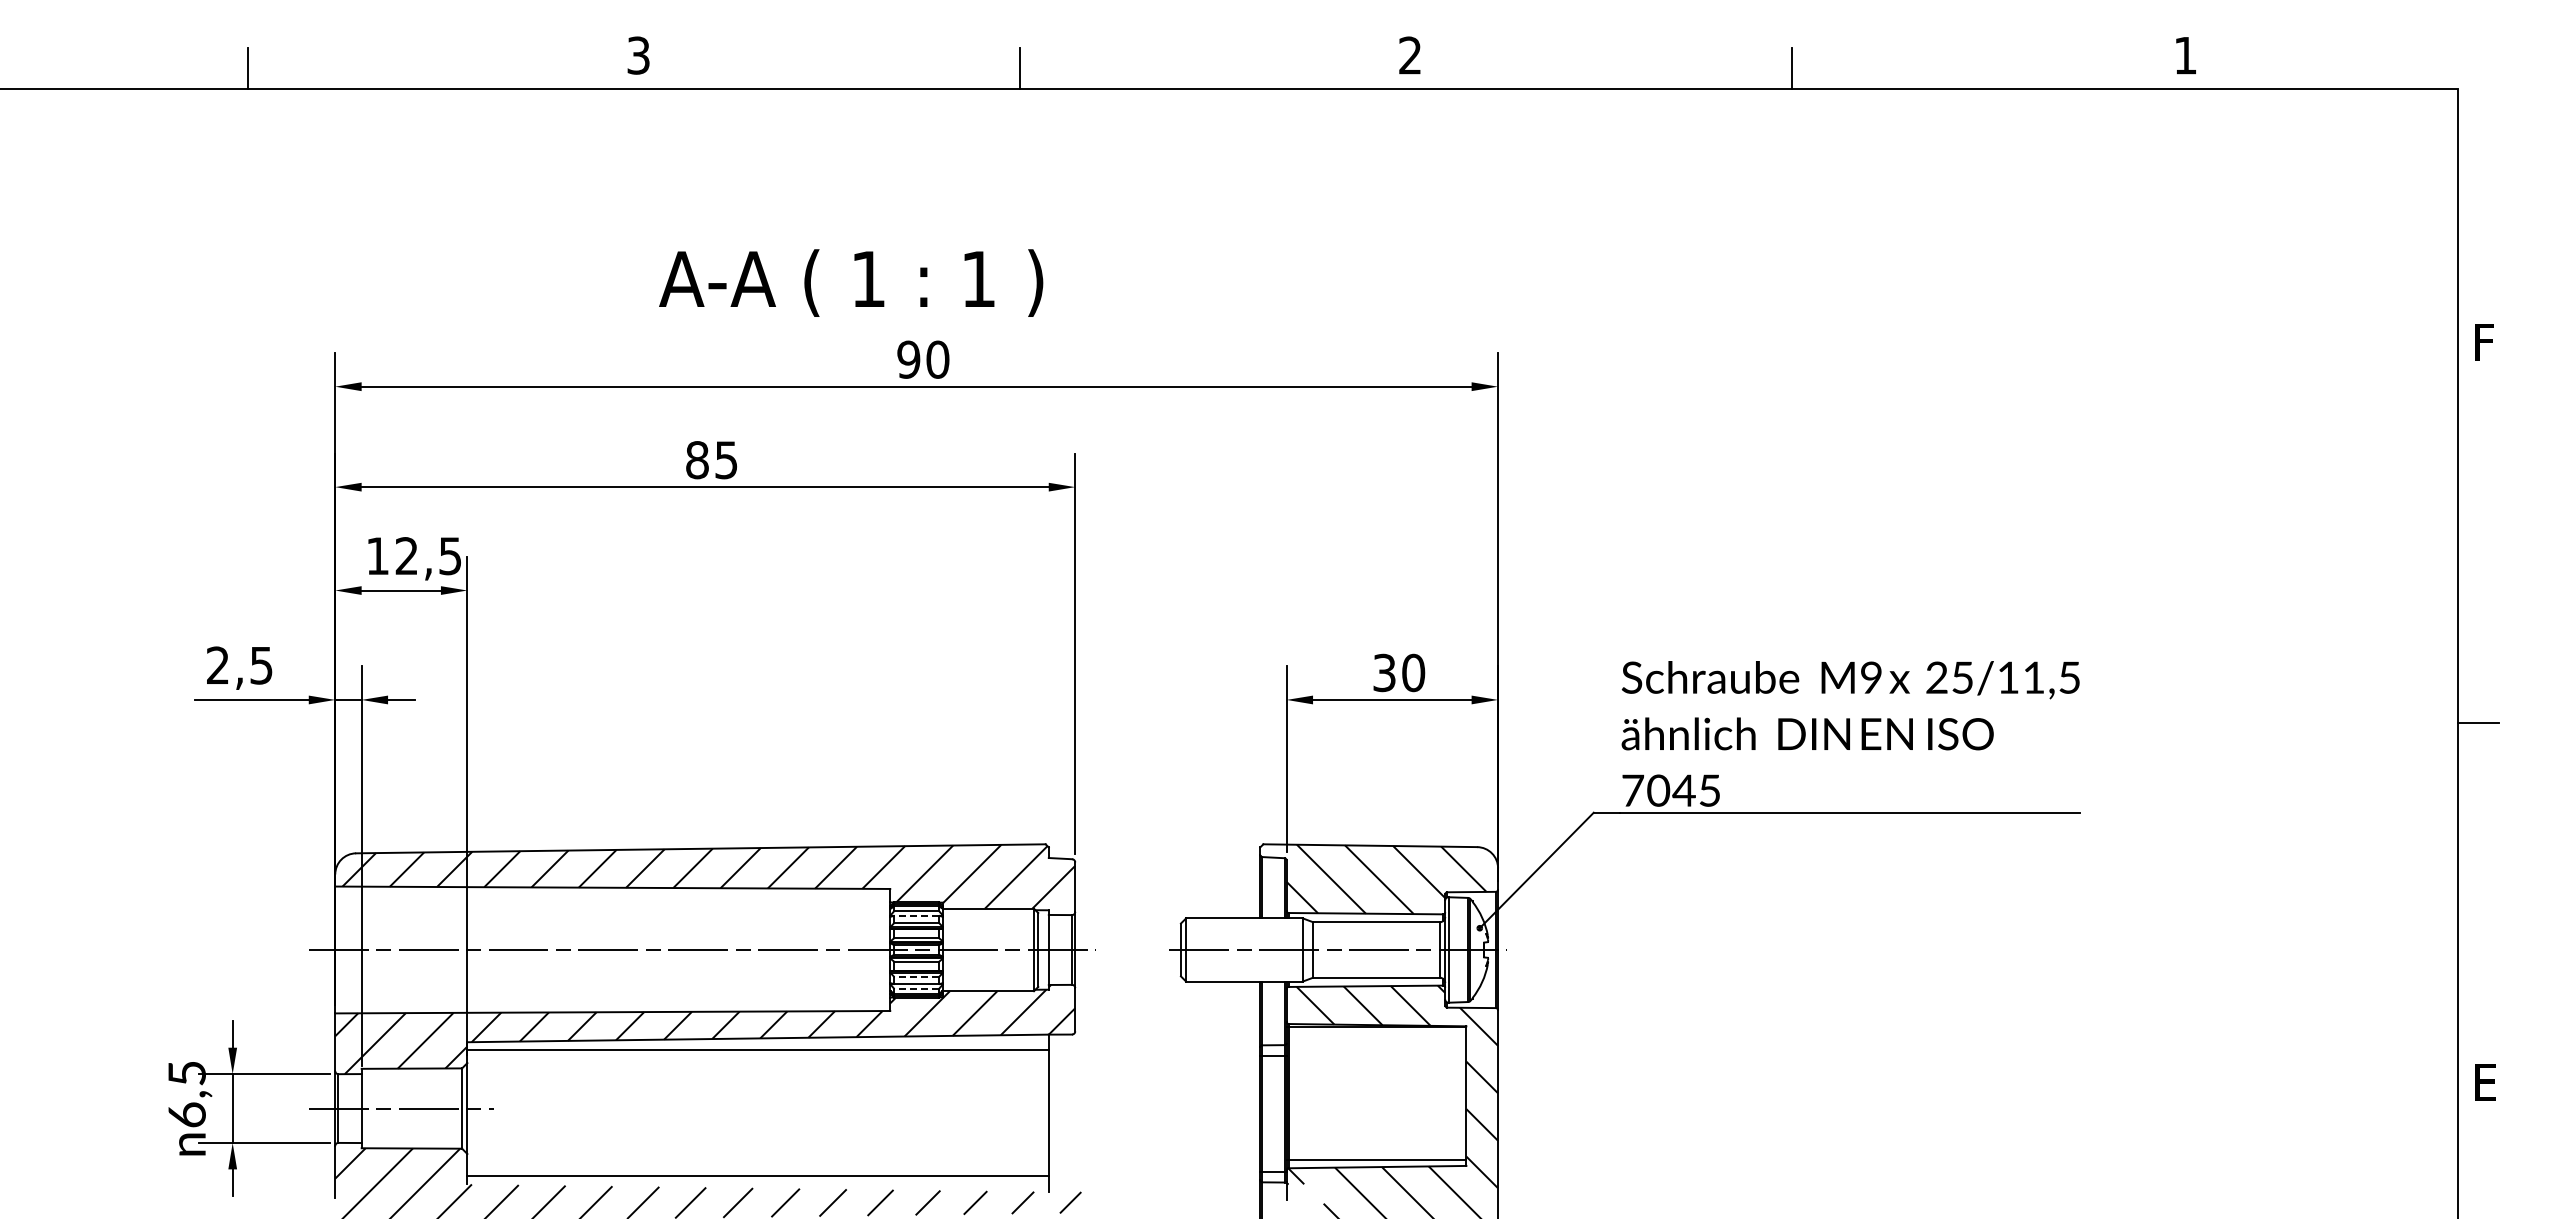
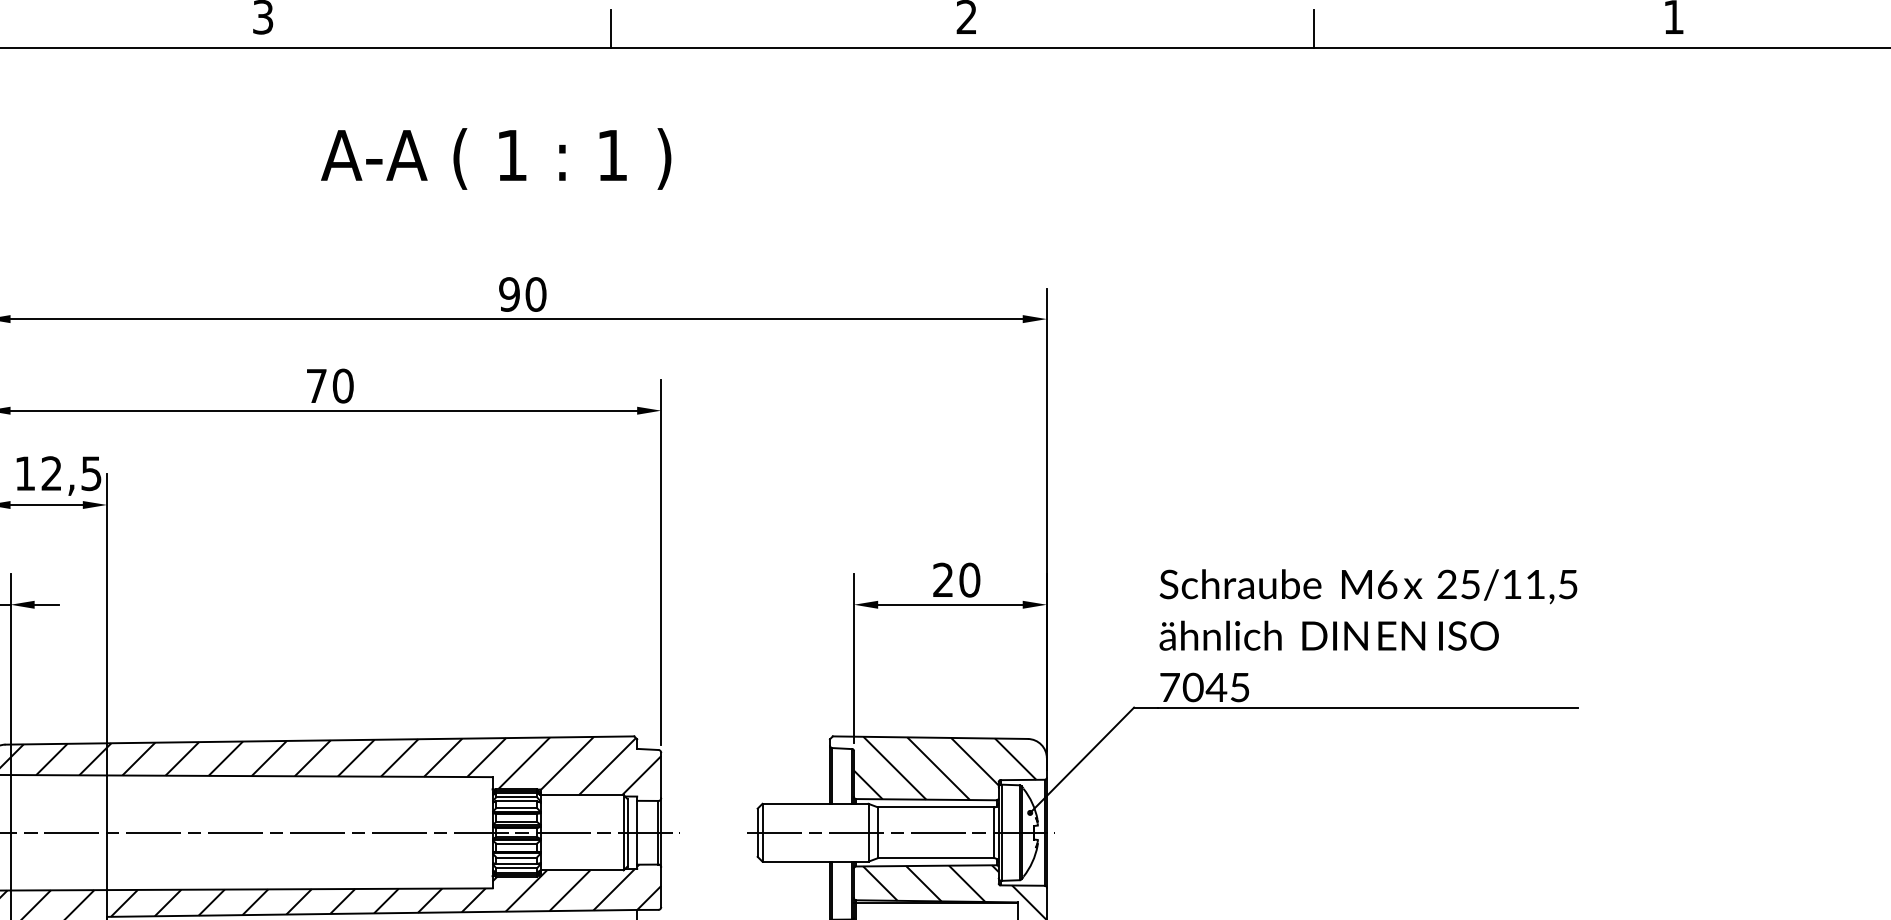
text: (851, 282) -> (496, 158), moved
text: (711, 460) -> (329, 386), 85 -> 70
text: (1384, 673) -> (943, 580), 30 -> 20
text: (1871, 677) -> (1387, 584), M9 -> M6
line: (916, 915) -> (516, 801), dashed -> solid
line: (916, 977) -> (516, 857), dashed -> solid
line: (916, 989) -> (516, 868), dashed -> solid

